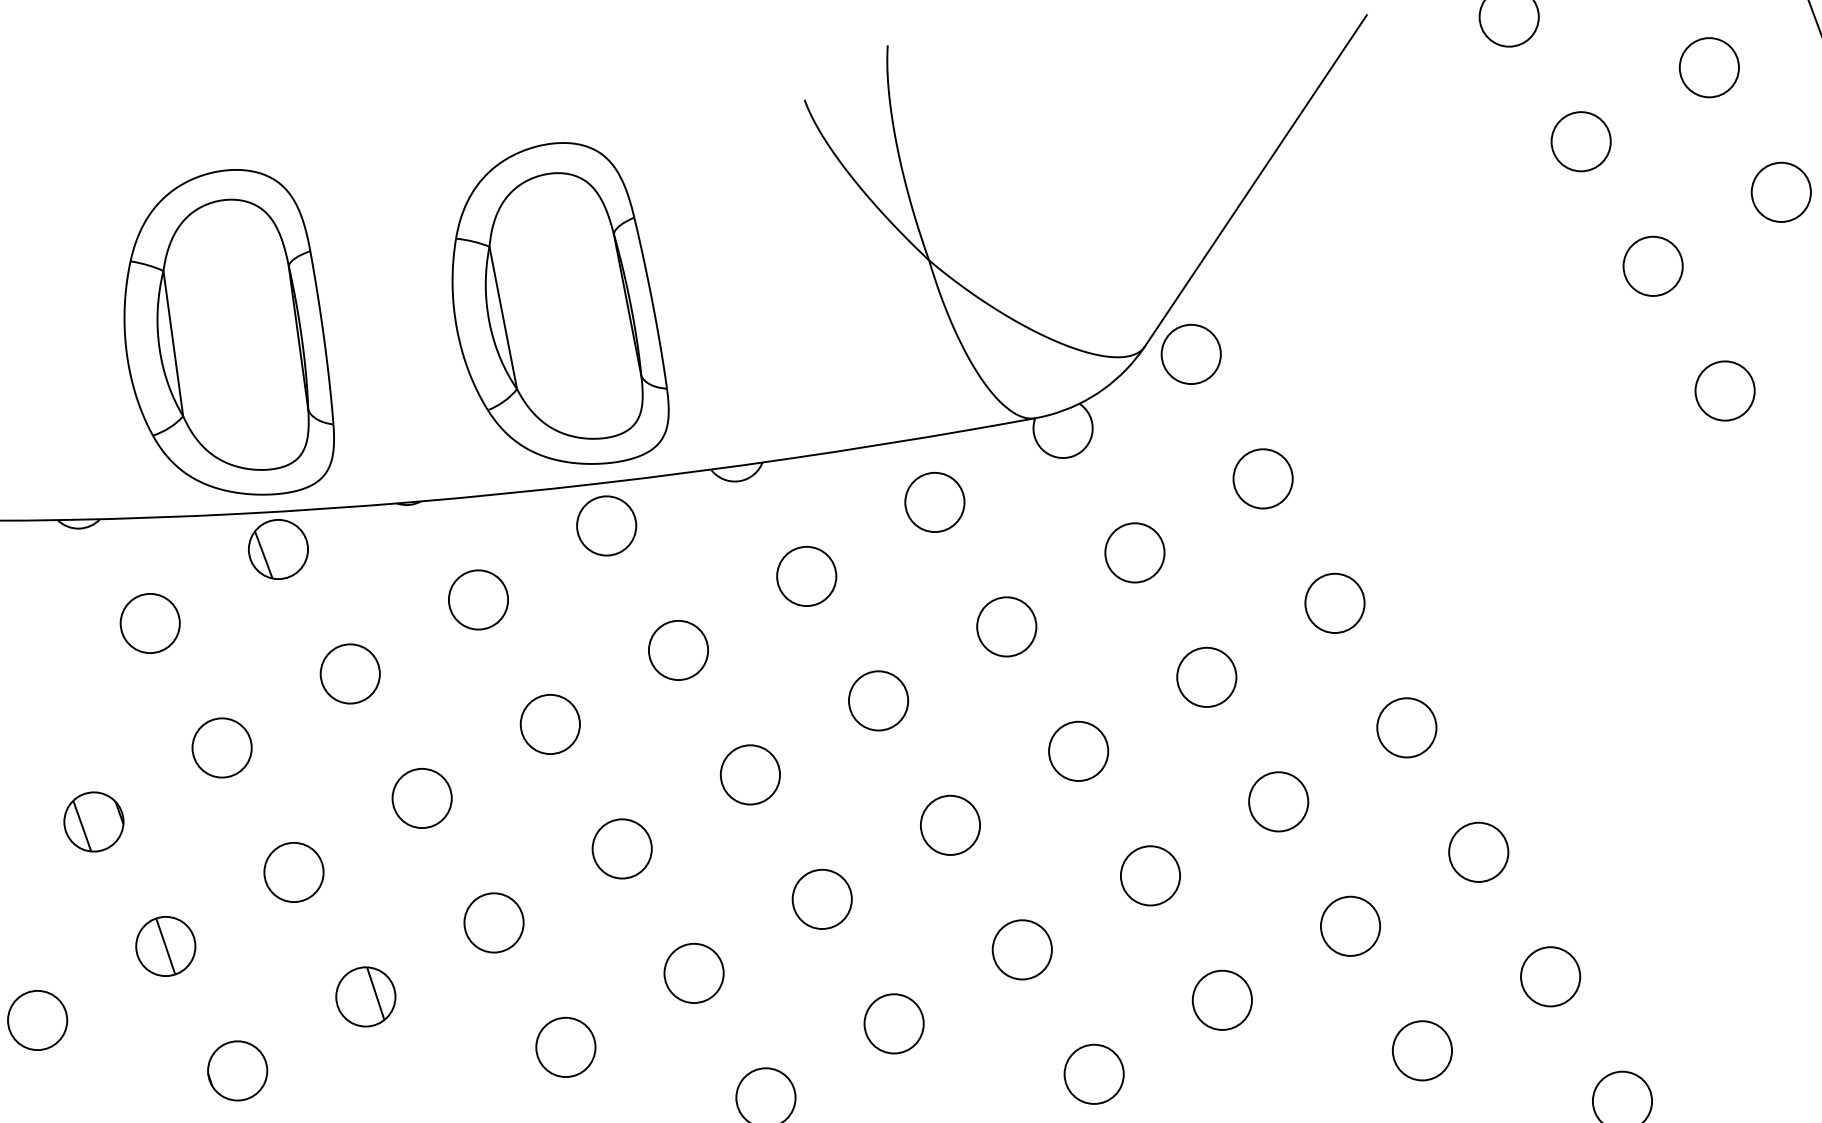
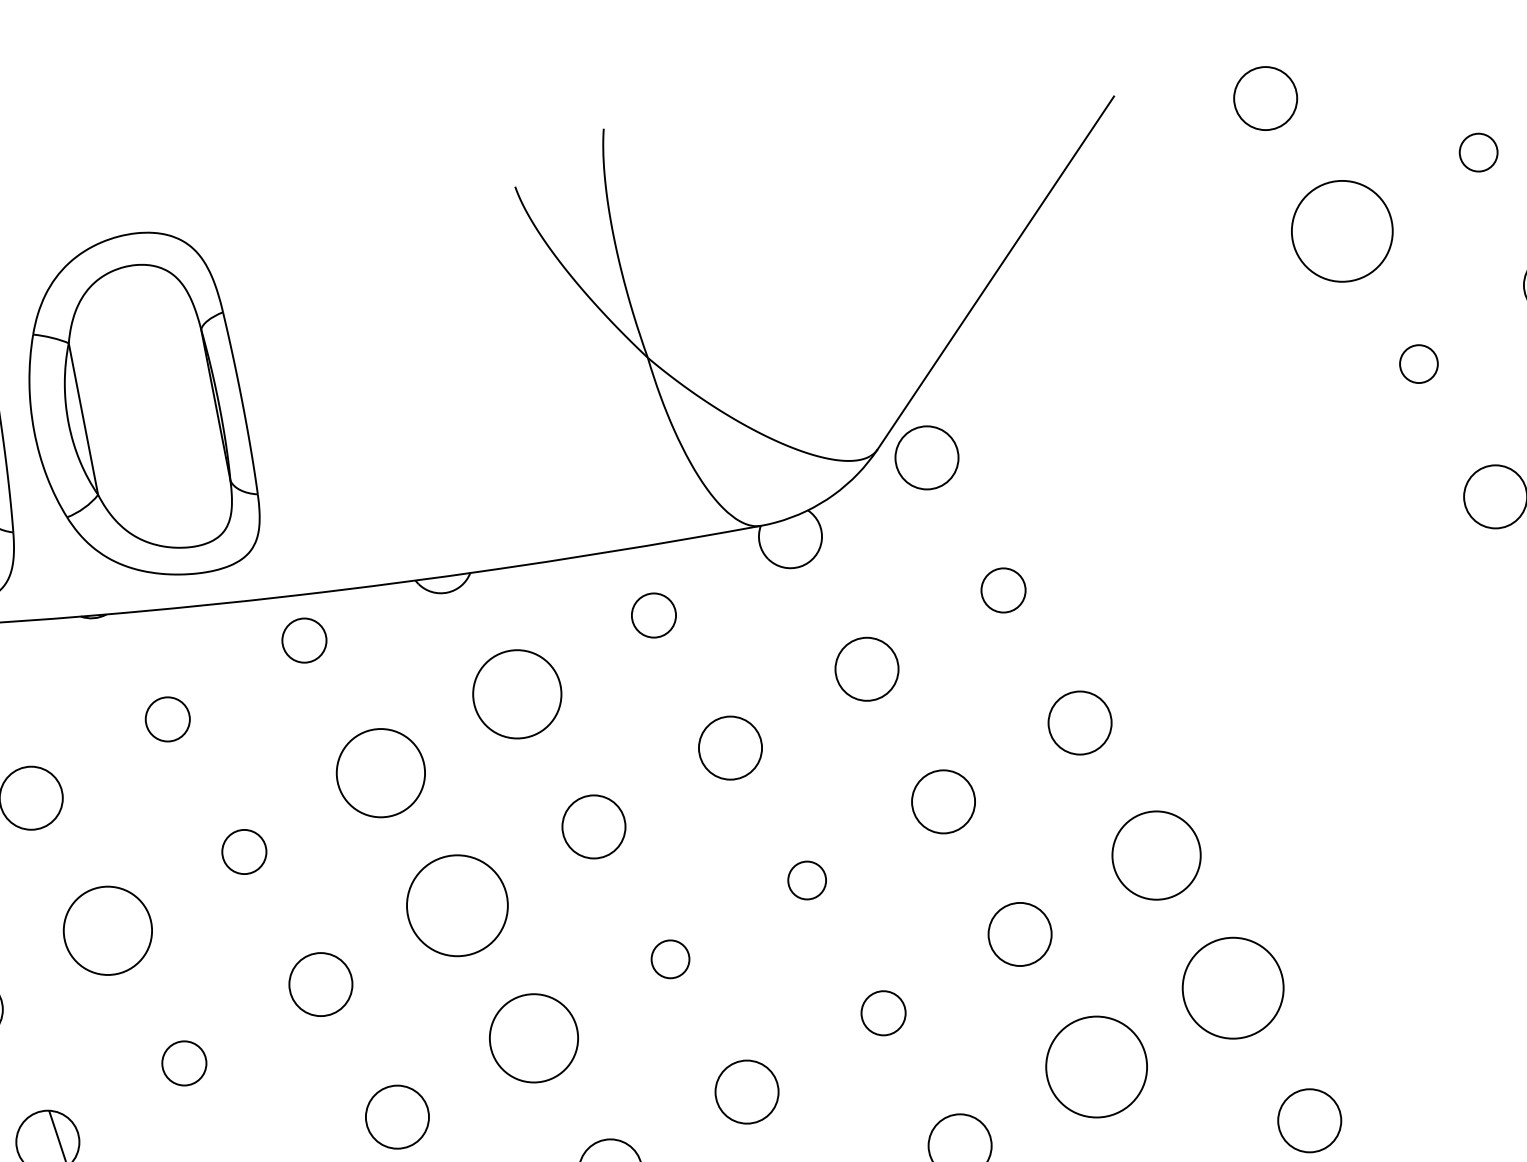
circle: (1708, 67) -> (1477, 152), size x0.6
circle: (1580, 141) -> (1341, 231), size x1.6
circle: (1652, 265) -> (1418, 363), size x0.6
part: (560, 303) -> (144, 403), moved
circle: (1262, 478) -> (1002, 590), size x0.7
circle: (934, 502) -> (653, 615), size x0.7
circle: (606, 525) -> (304, 640), size x0.7
circle: (806, 576) -> (517, 694), size x1.4
circle: (478, 599) -> (167, 718), size x0.7
circle: (678, 650) -> (380, 773), size x1.4
circle: (549, 724) -> (243, 852), size x0.7
circle: (1406, 727) -> (1156, 855), size x1.4
circle: (1078, 750) -> (806, 879), size x0.6
circle: (750, 774) -> (457, 905), size x1.6
circle: (421, 798) -> (107, 930), size x1.4
circle: (950, 824) -> (670, 958), size x0.6
circle: (1478, 851) -> (1232, 987), size x1.6
circle: (1150, 875) -> (883, 1012), size x0.7
circle: (821, 899) -> (533, 1038), size x1.4
circle: (493, 922) -> (183, 1062), size x0.7
circle: (1350, 925) -> (1096, 1066), size x1.6

